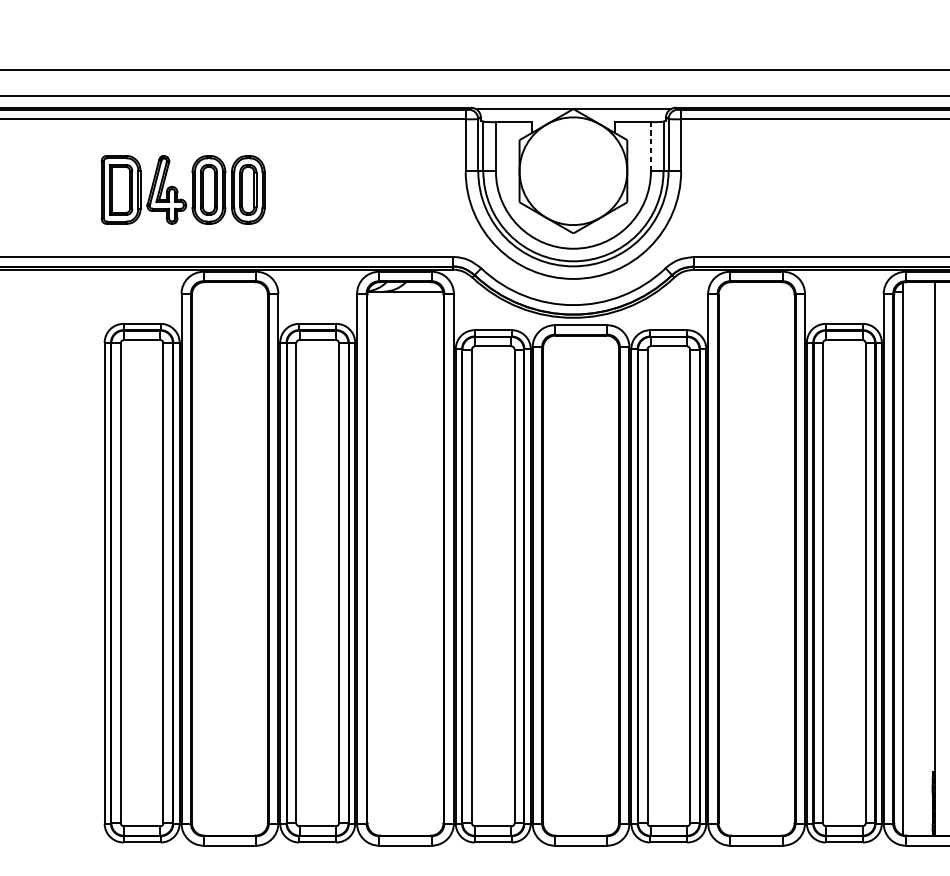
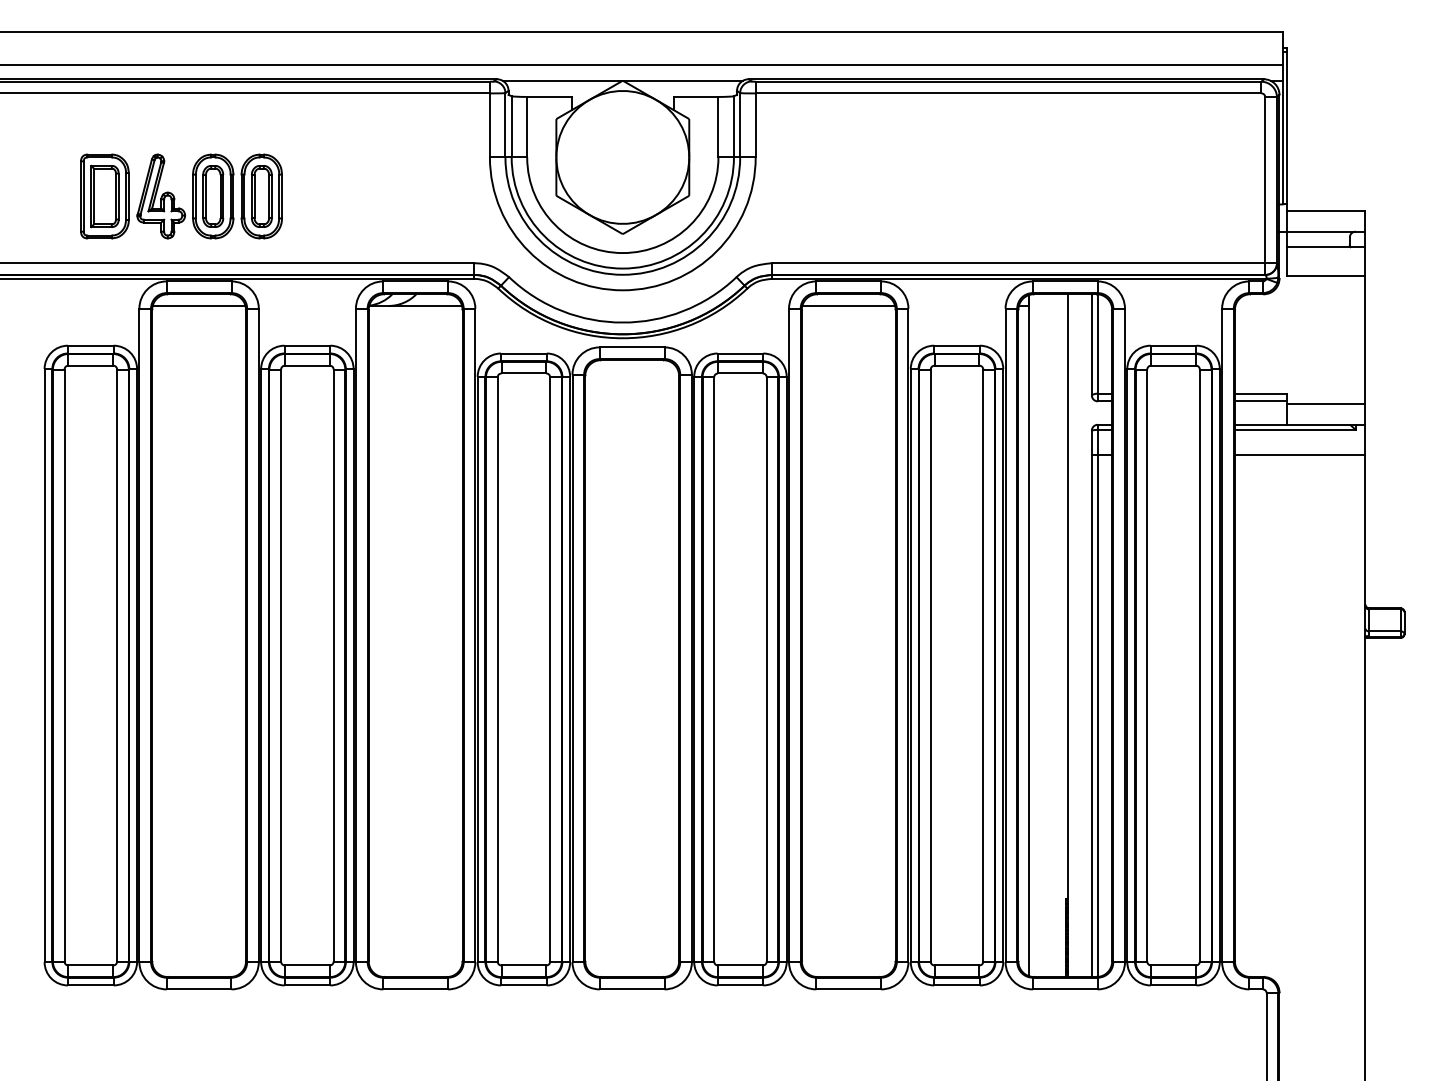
line: (651, 146) -> (718, 126), dashed -> solid
part: (178, 191) -> (175, 198), moved
line: (229, 291) -> (198, 305), added
line: (756, 291) -> (848, 305), added

